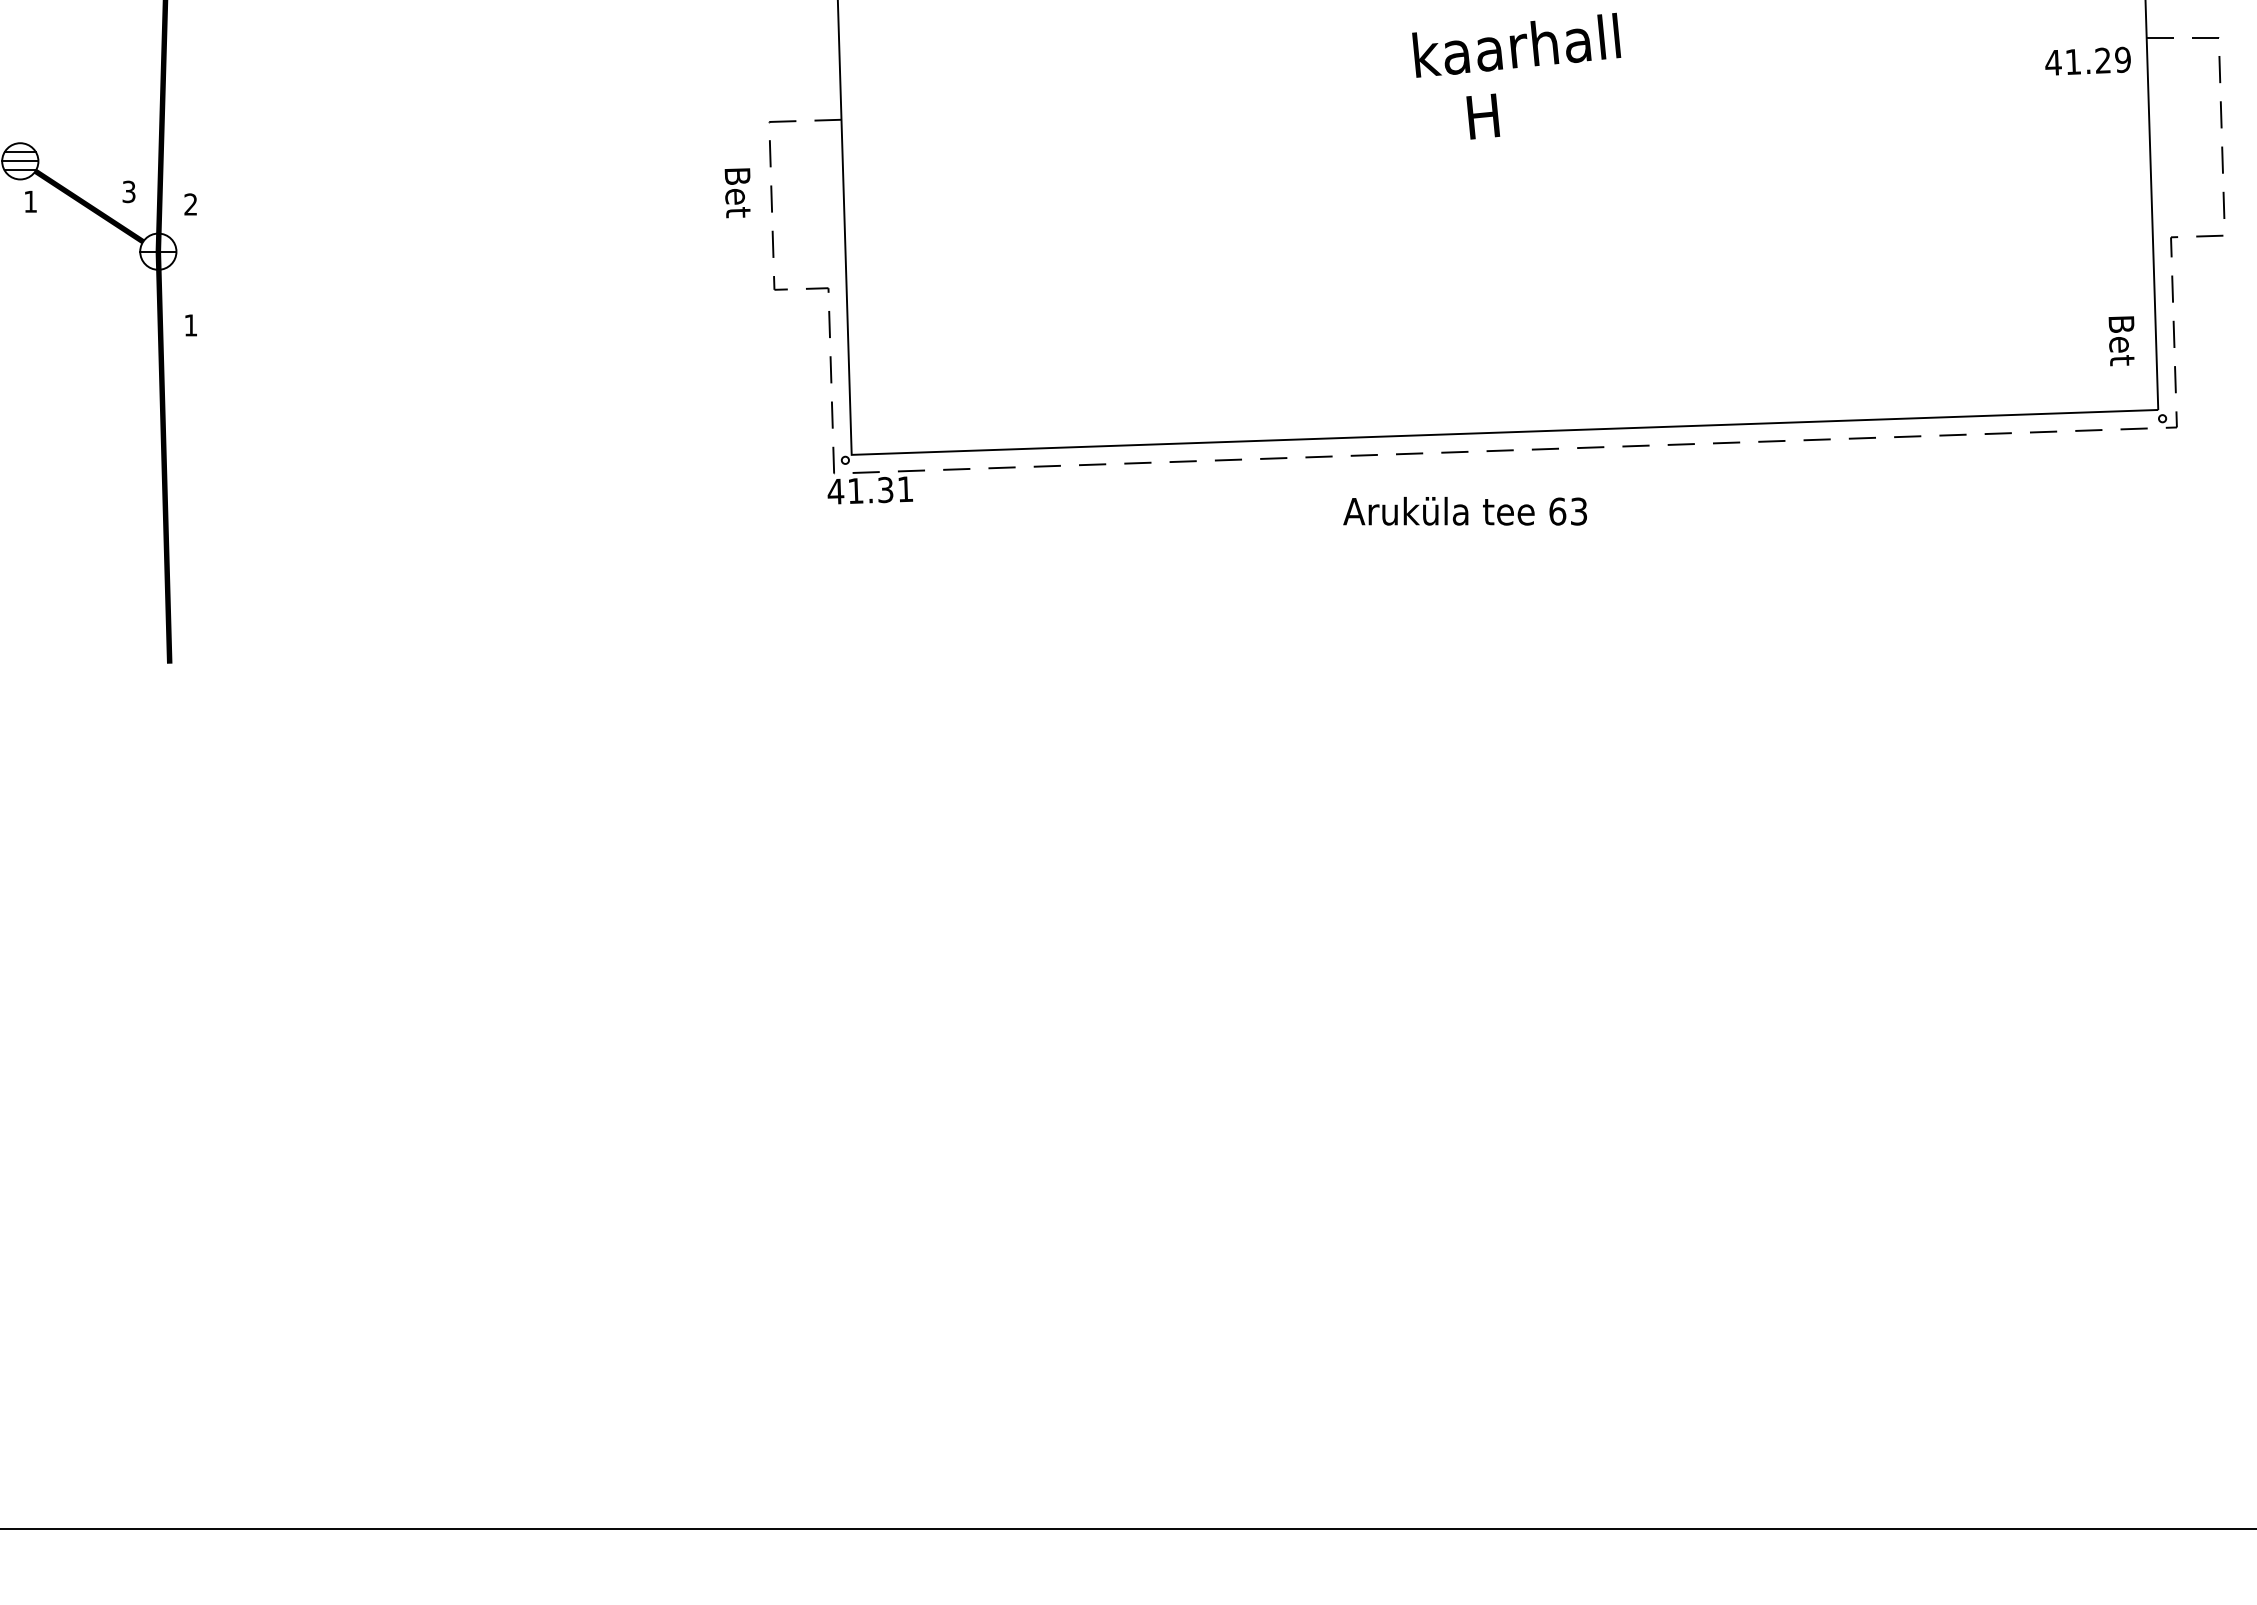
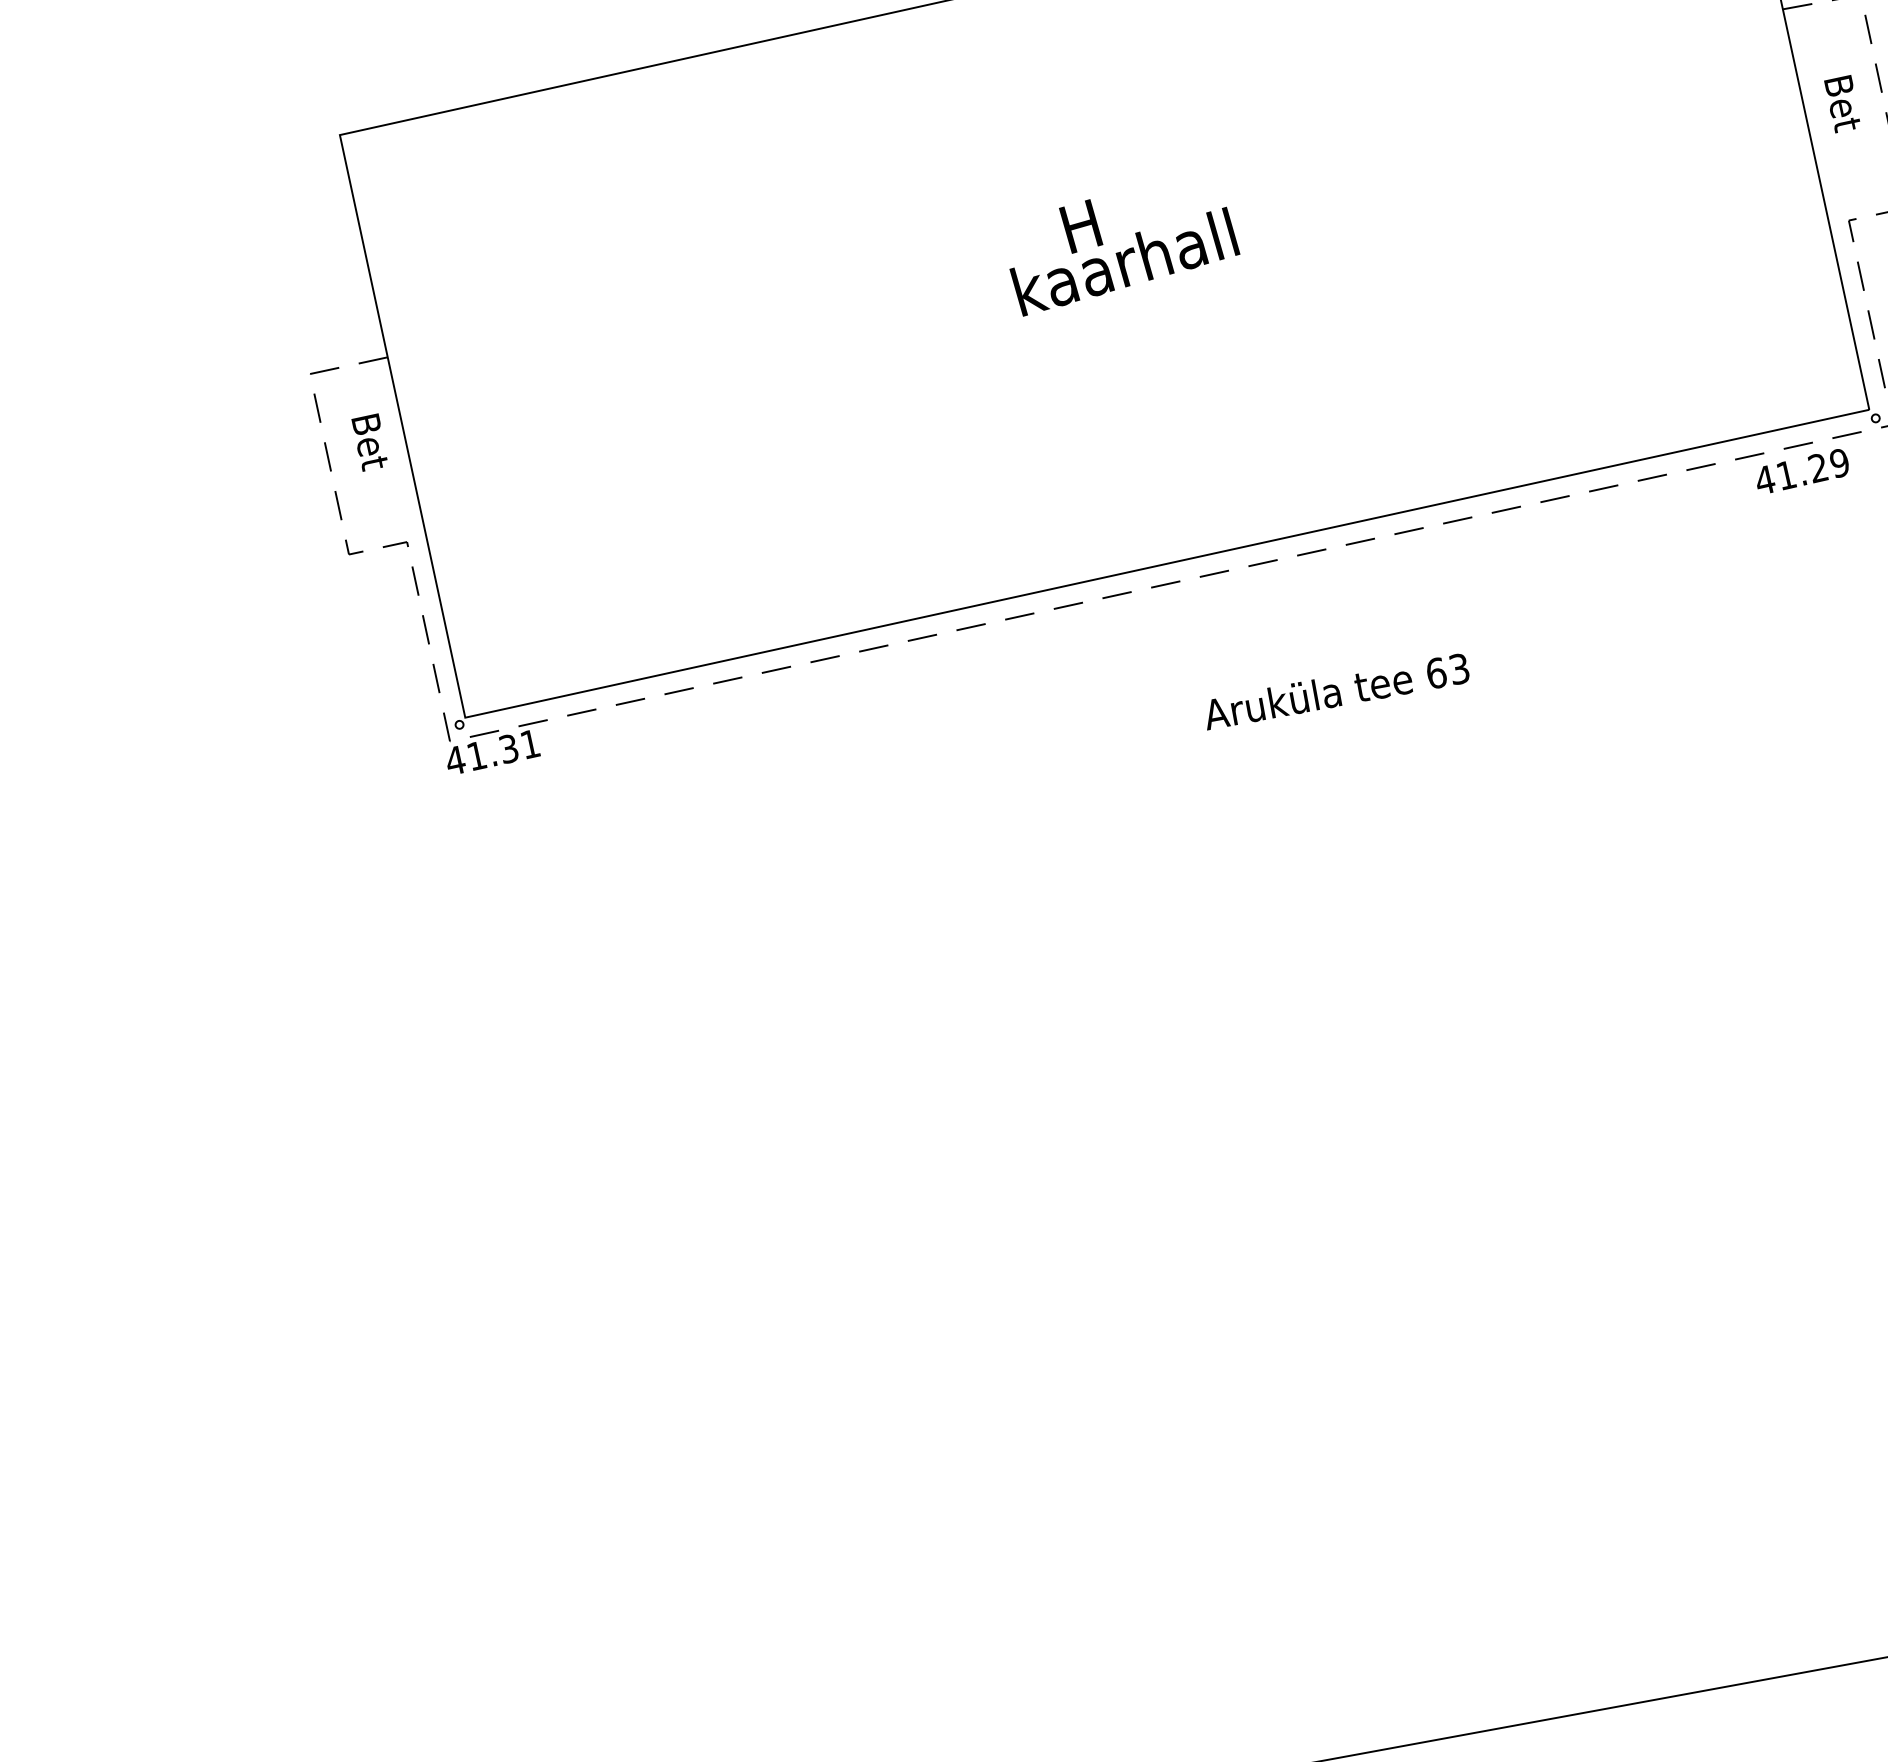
text: (1516, 44) -> (1124, 260), moved
text: (2087, 60) -> (1801, 470), moved
text: (737, 193) -> (369, 442), moved
text: (2121, 341) -> (1842, 104), moved
text: (1464, 511) -> (1335, 691), moved

